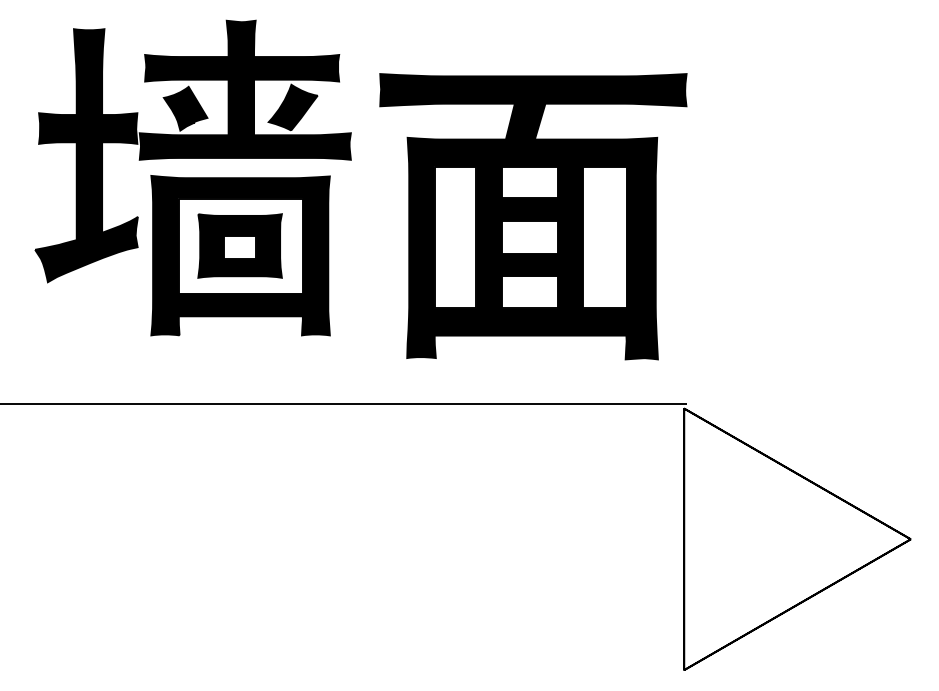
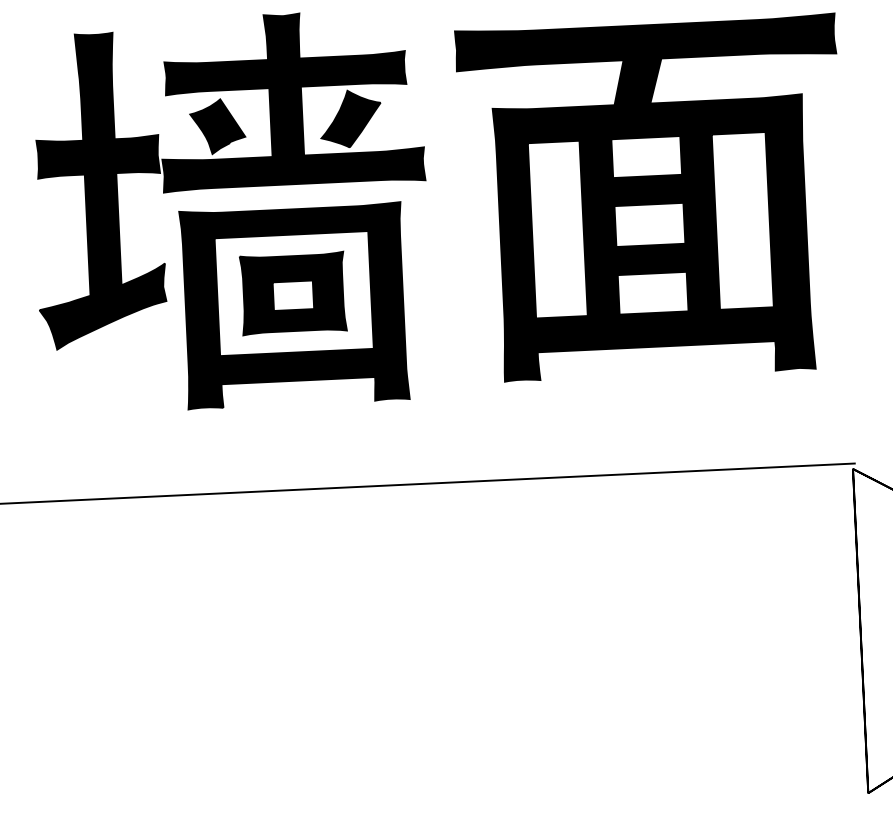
part: (533, 216) -> (653, 198), moved

